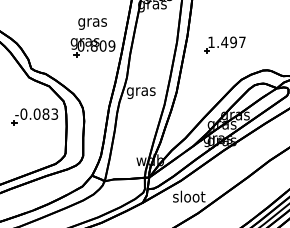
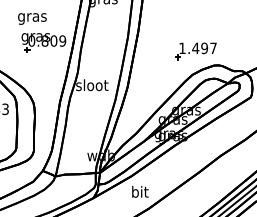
text: (92, 23) -> (32, 18), moved
part: (224, 44) -> (195, 50), moved
text: (141, 91) -> (92, 86), gras -> sloot
text: (189, 196) -> (140, 191), sloot -> bit

